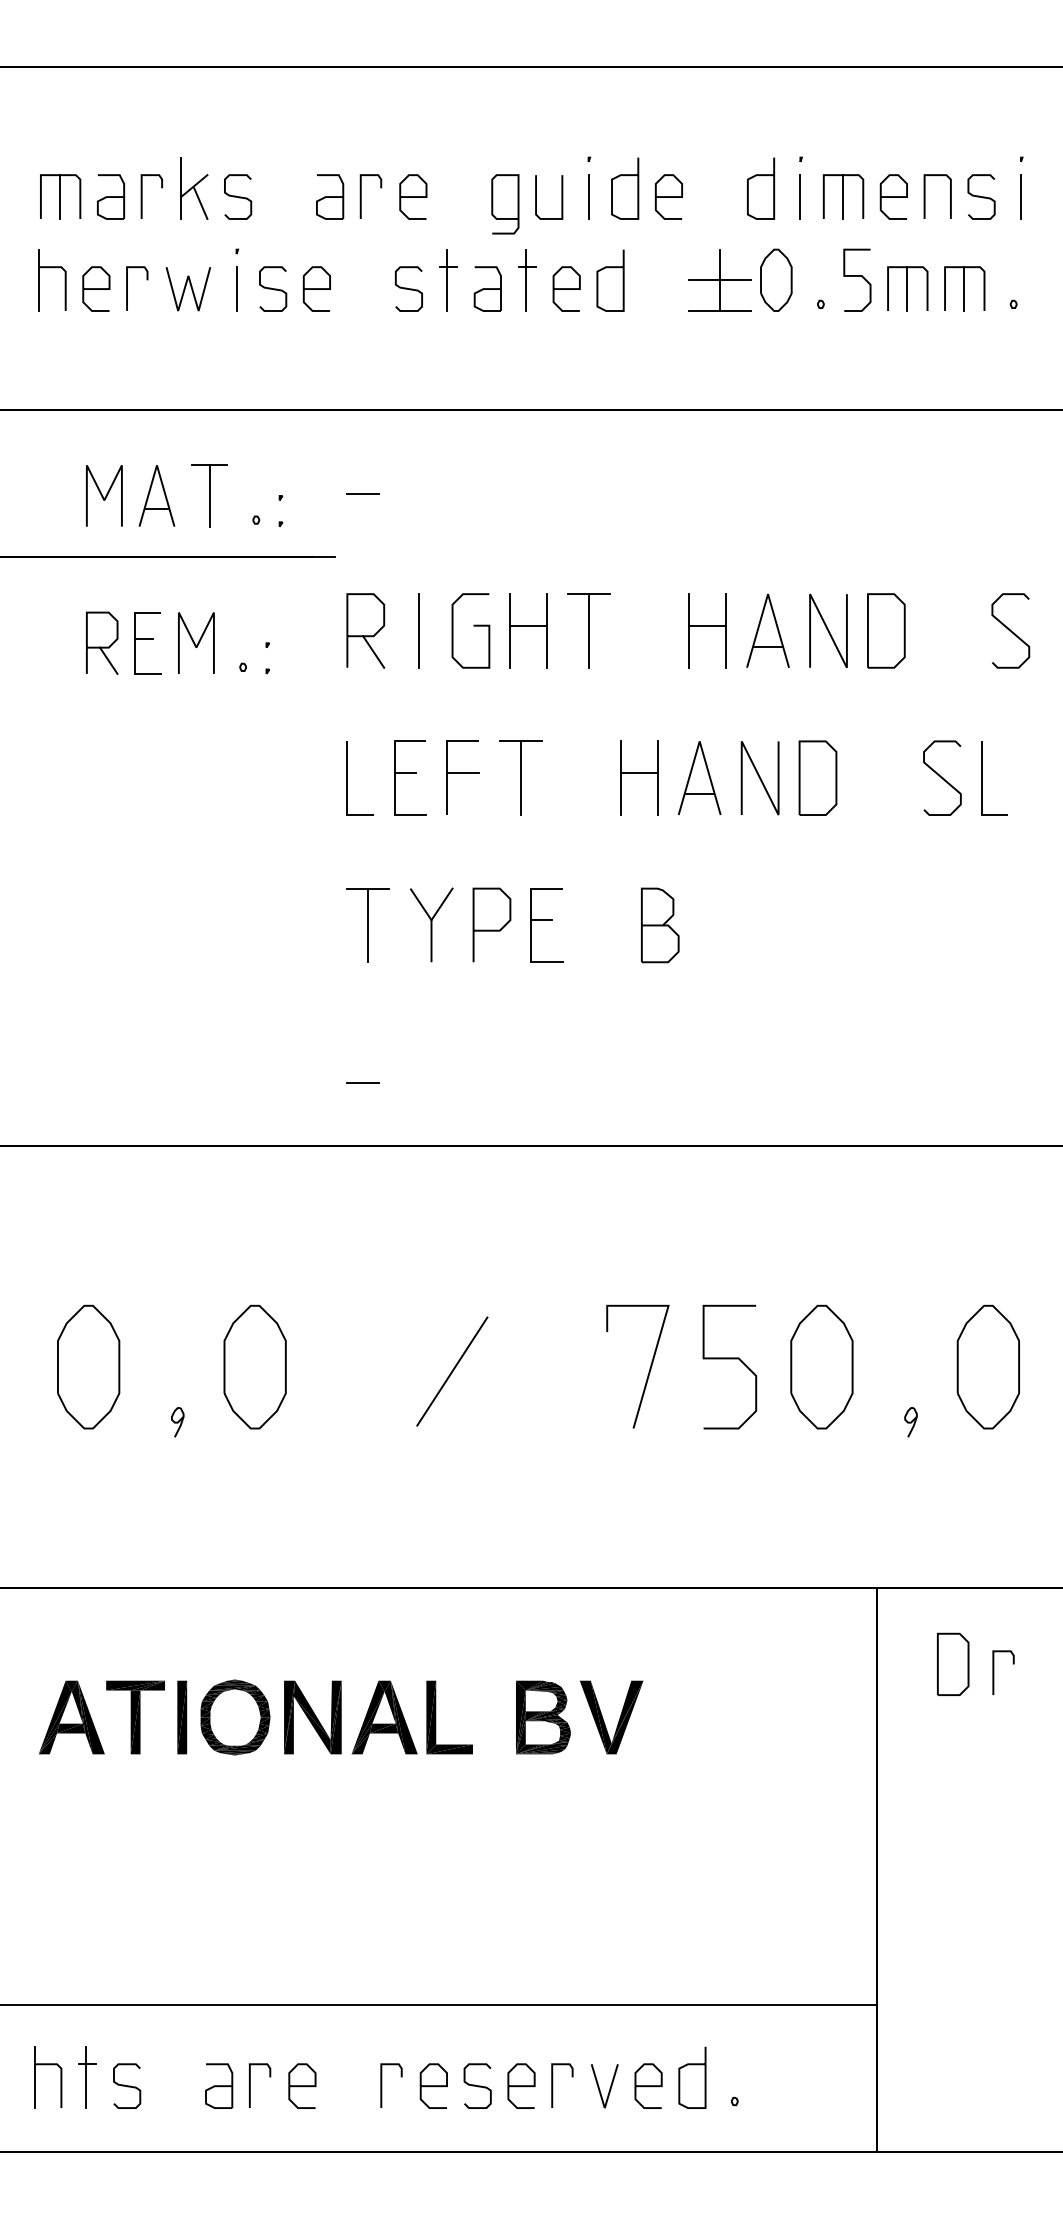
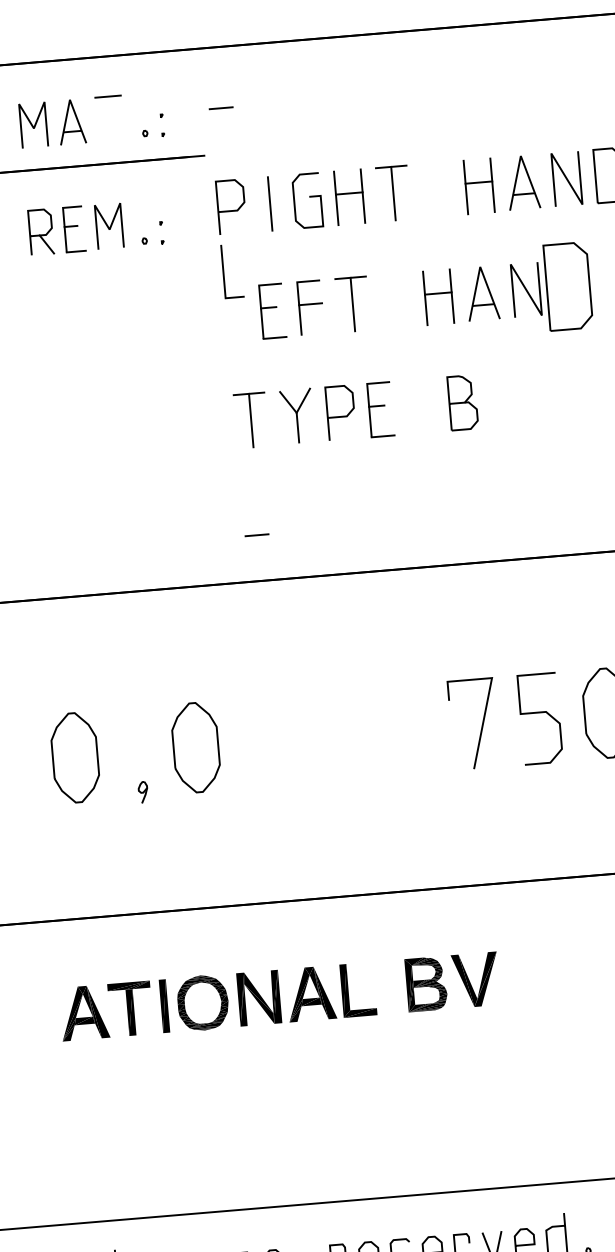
line: (209, 495) -> (109, 118), removed
line: (373, 651) -> (238, 221), removed
part: (817, 777) -> (567, 285), size x1.6
line: (347, 778) -> (223, 271), moved
line: (452, 1371) -> (339, 738), removed

